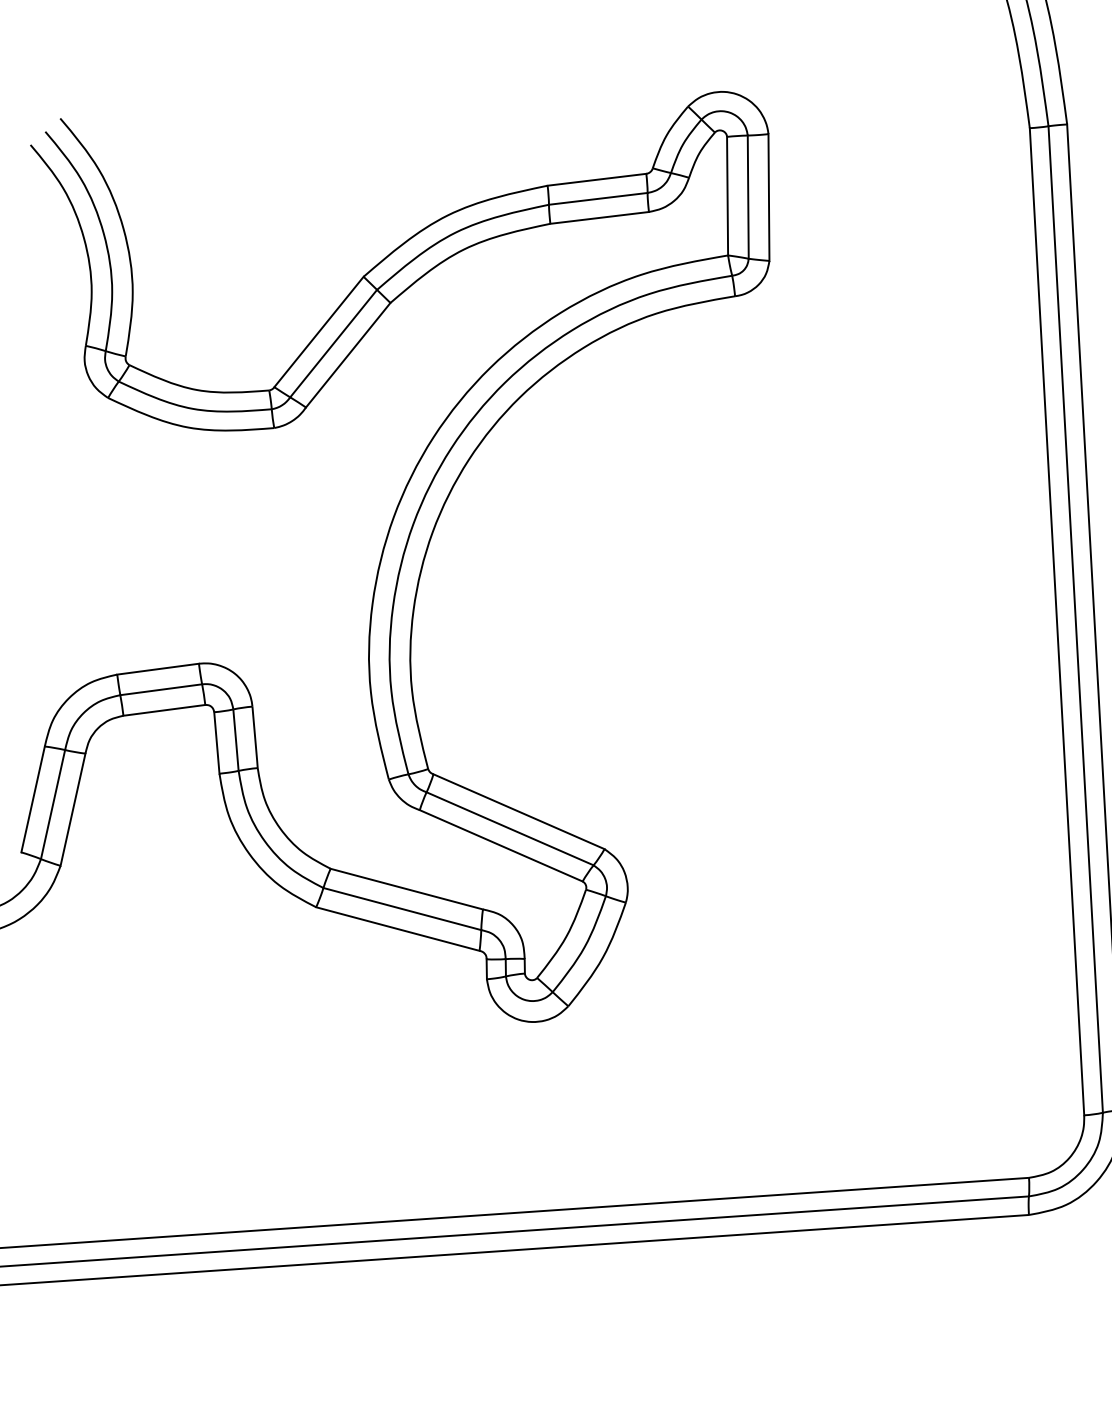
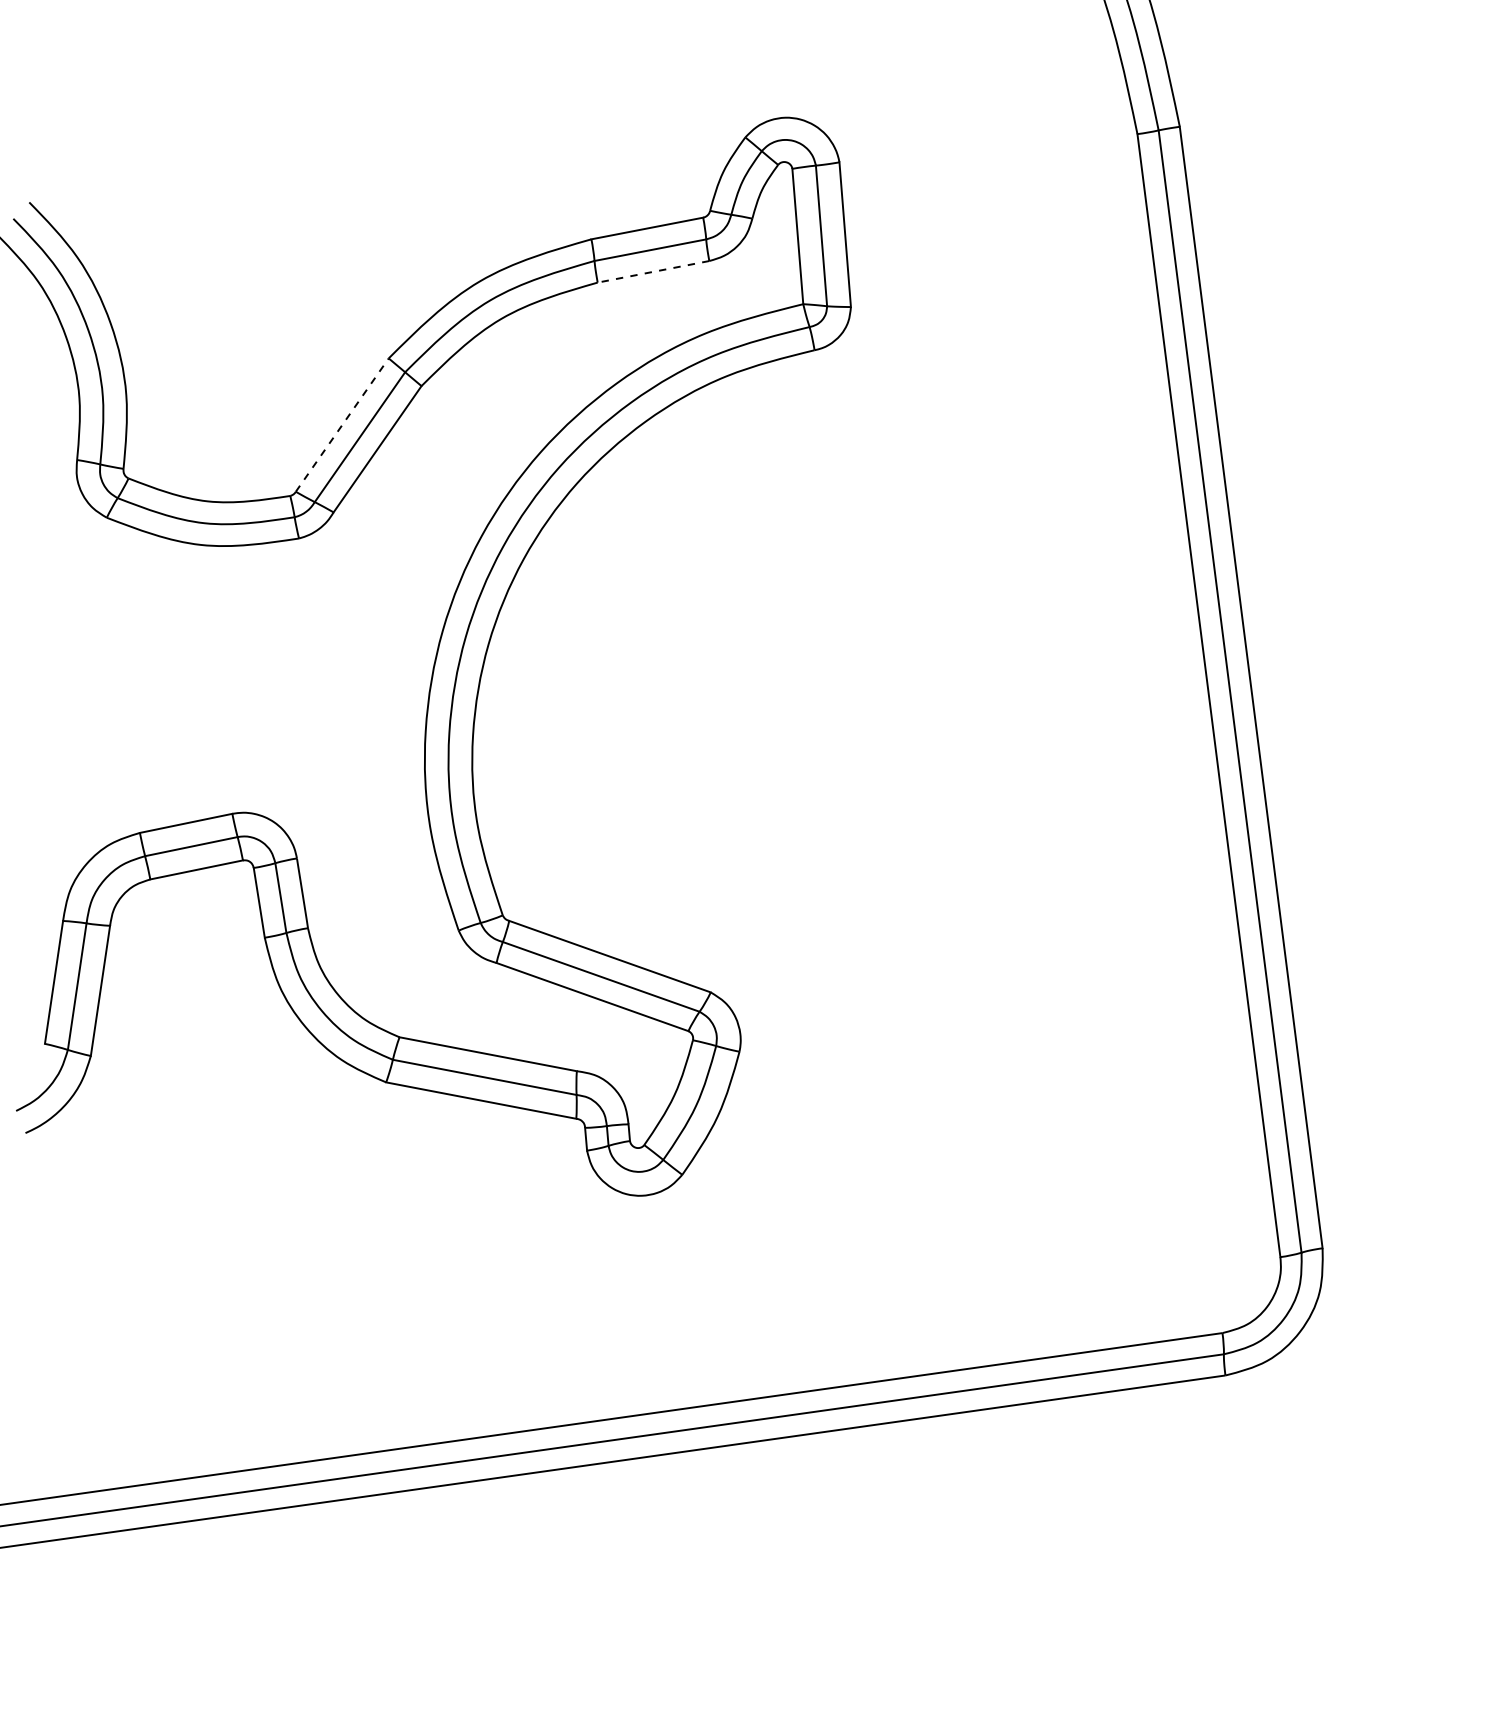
line: (599, 217) -> (653, 271), solid -> dashed
line: (319, 331) -> (342, 424), solid -> dashed

